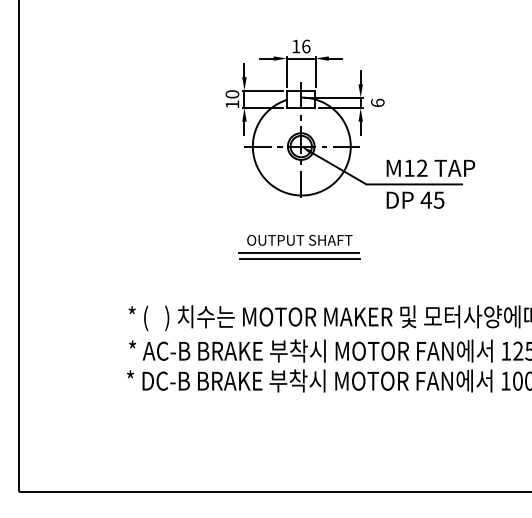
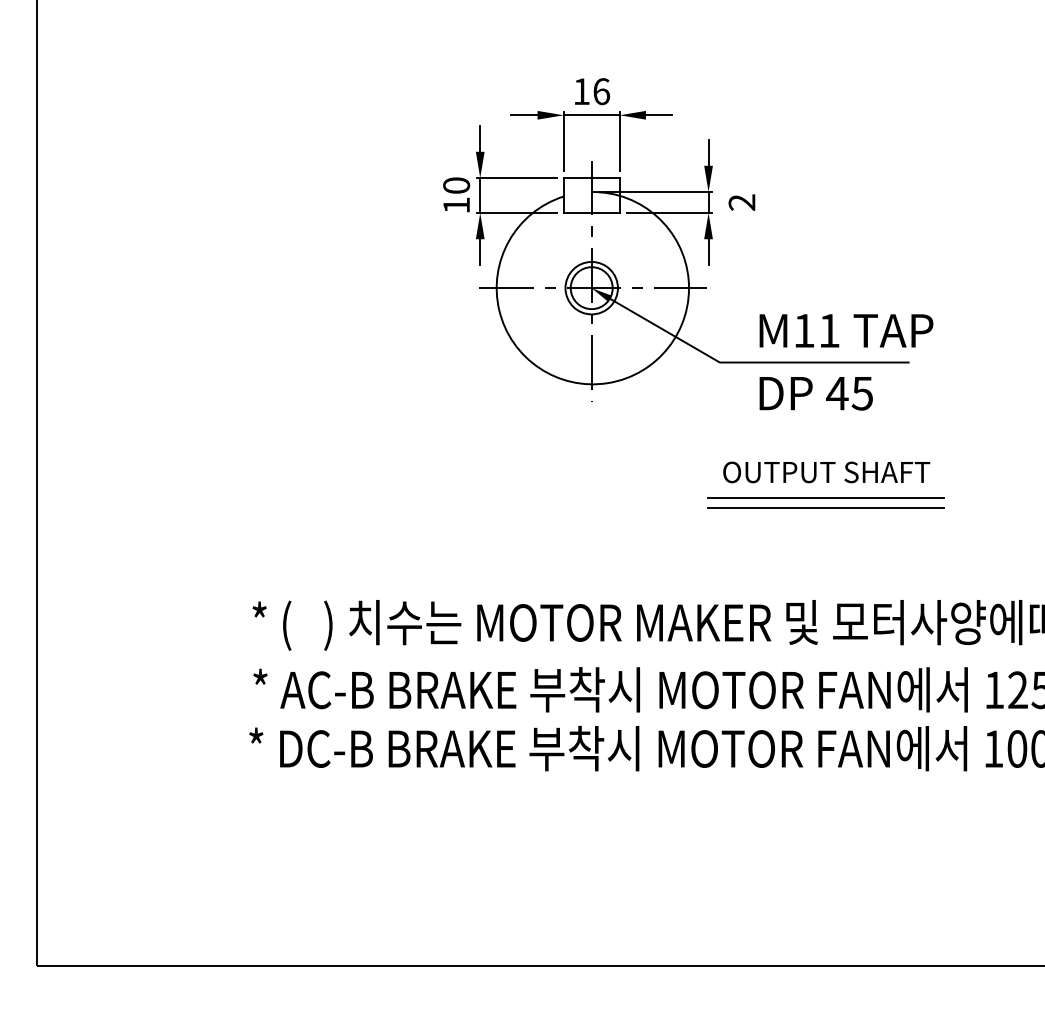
text: (377, 102) -> (741, 201), 6 -> 2
text: (422, 167) -> (829, 329), M12 -> M11
part: (299, 246) -> (825, 484), moved

